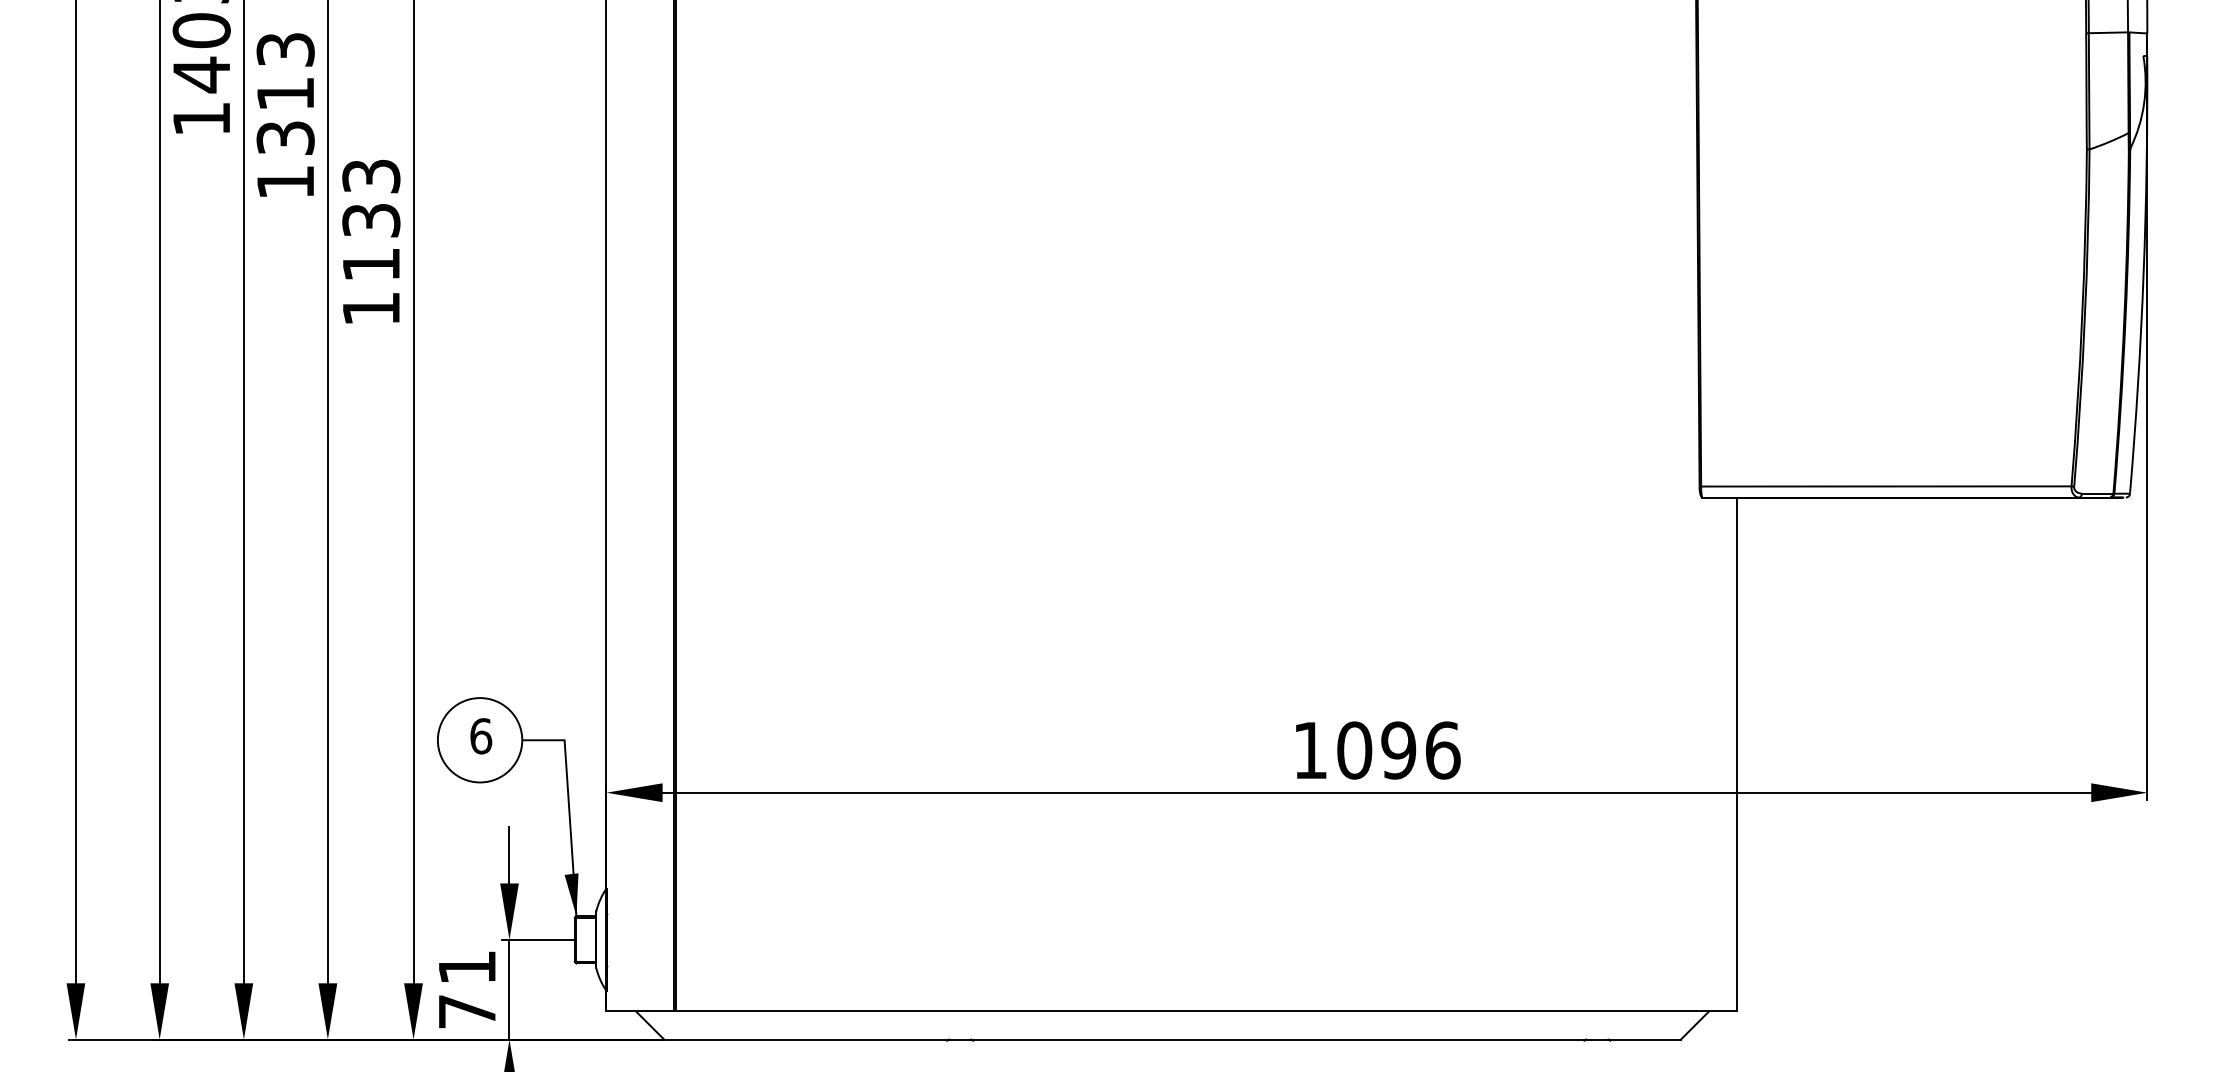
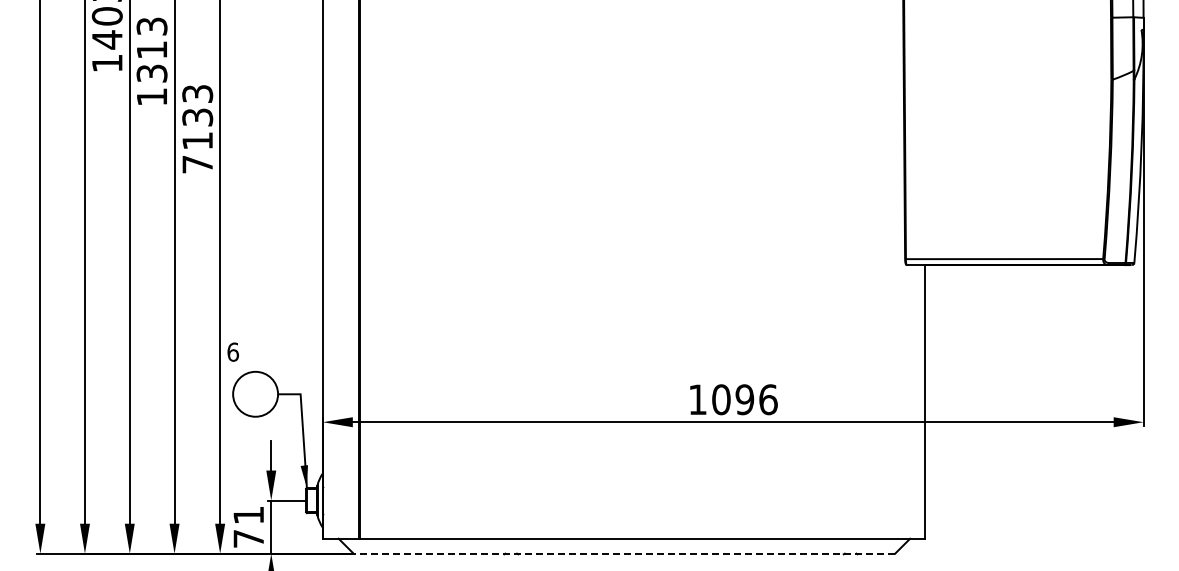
text: (370, 308) -> (197, 164), 1133 -> 7133
text: (479, 735) -> (232, 351), moved
line: (1172, 1039) -> (624, 553), solid -> dashed

